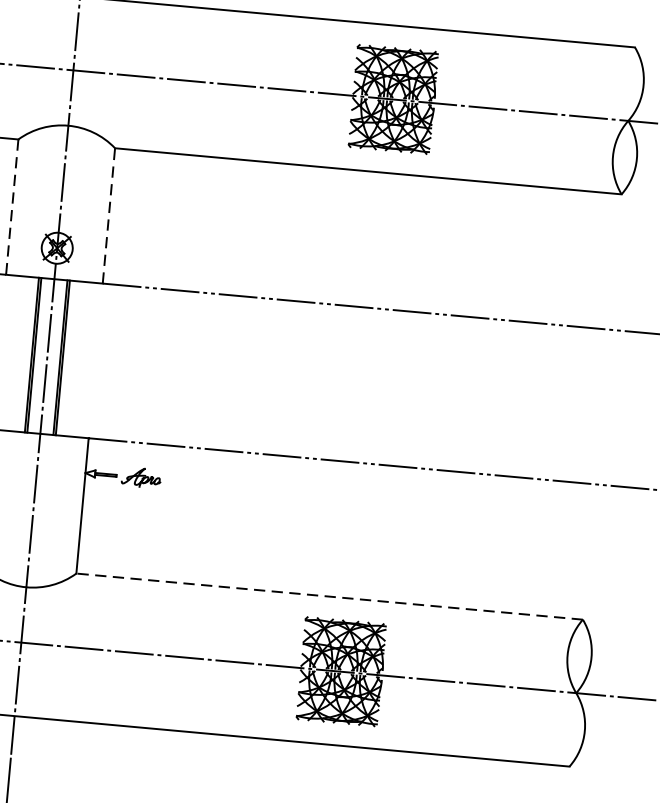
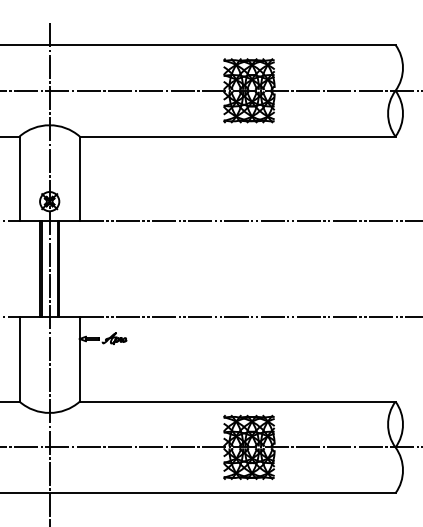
line: (12, 208) -> (19, 179), dashed -> solid
line: (108, 215) -> (79, 178), dashed -> solid
line: (329, 596) -> (237, 401), dashed -> solid

